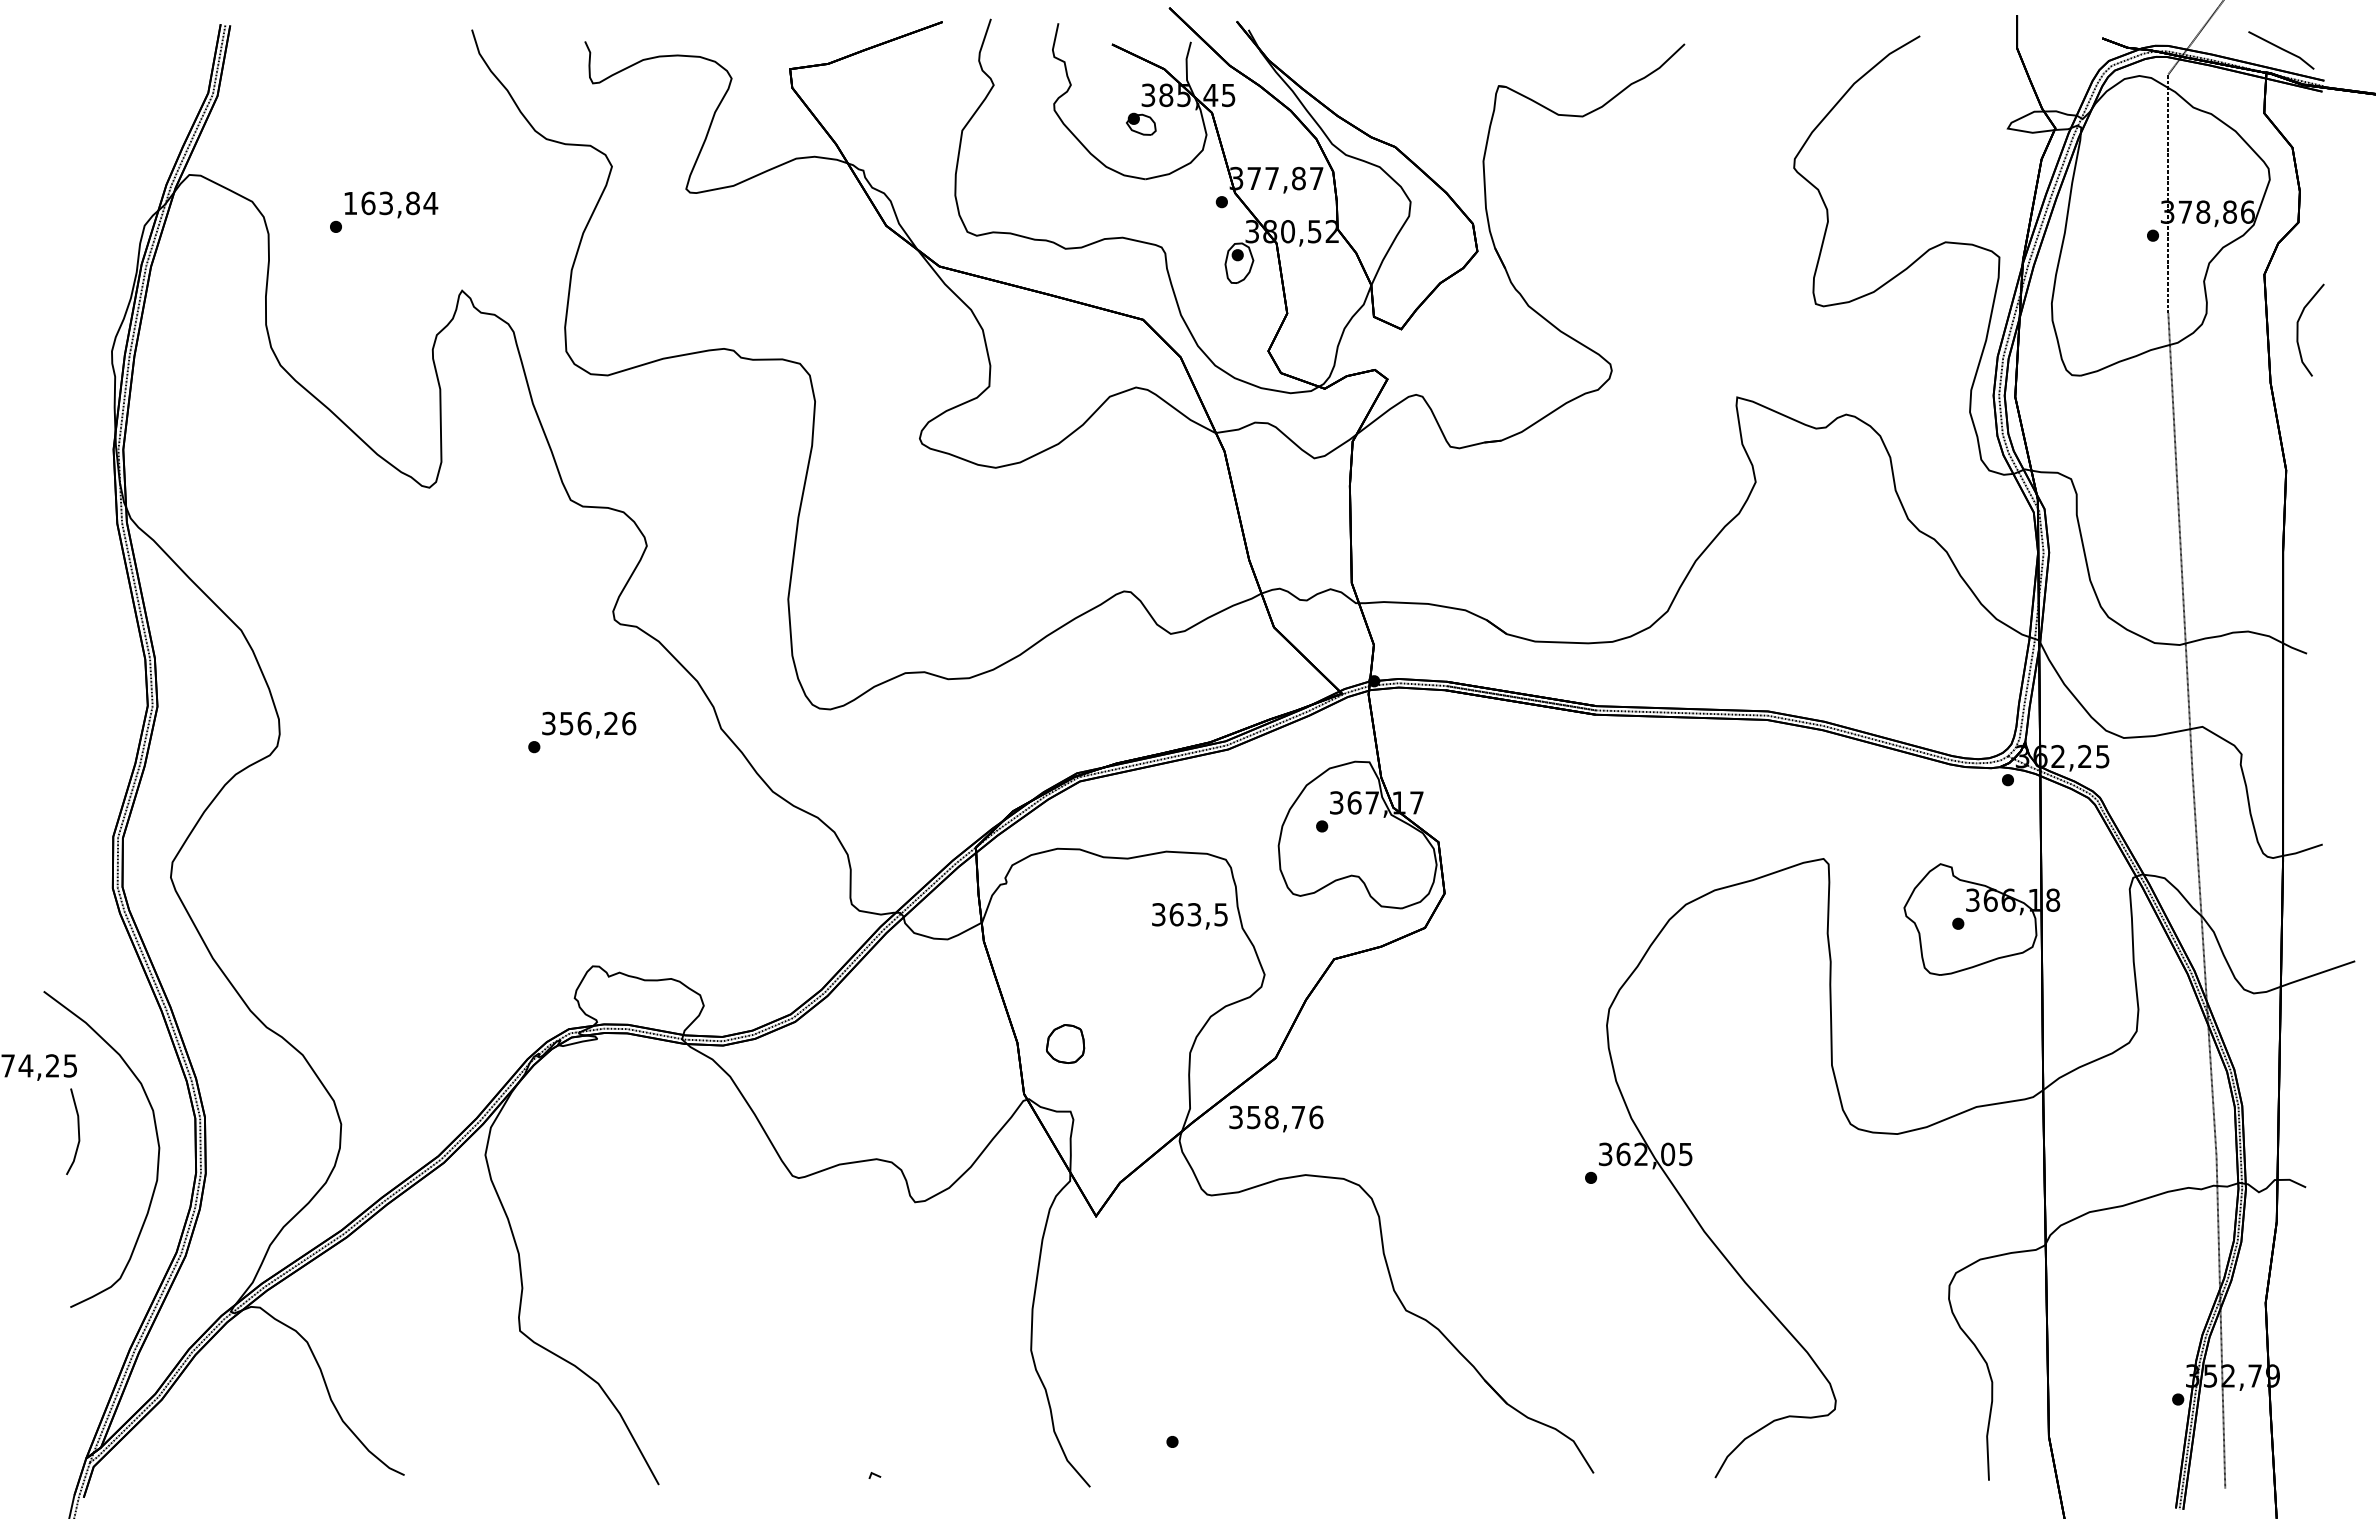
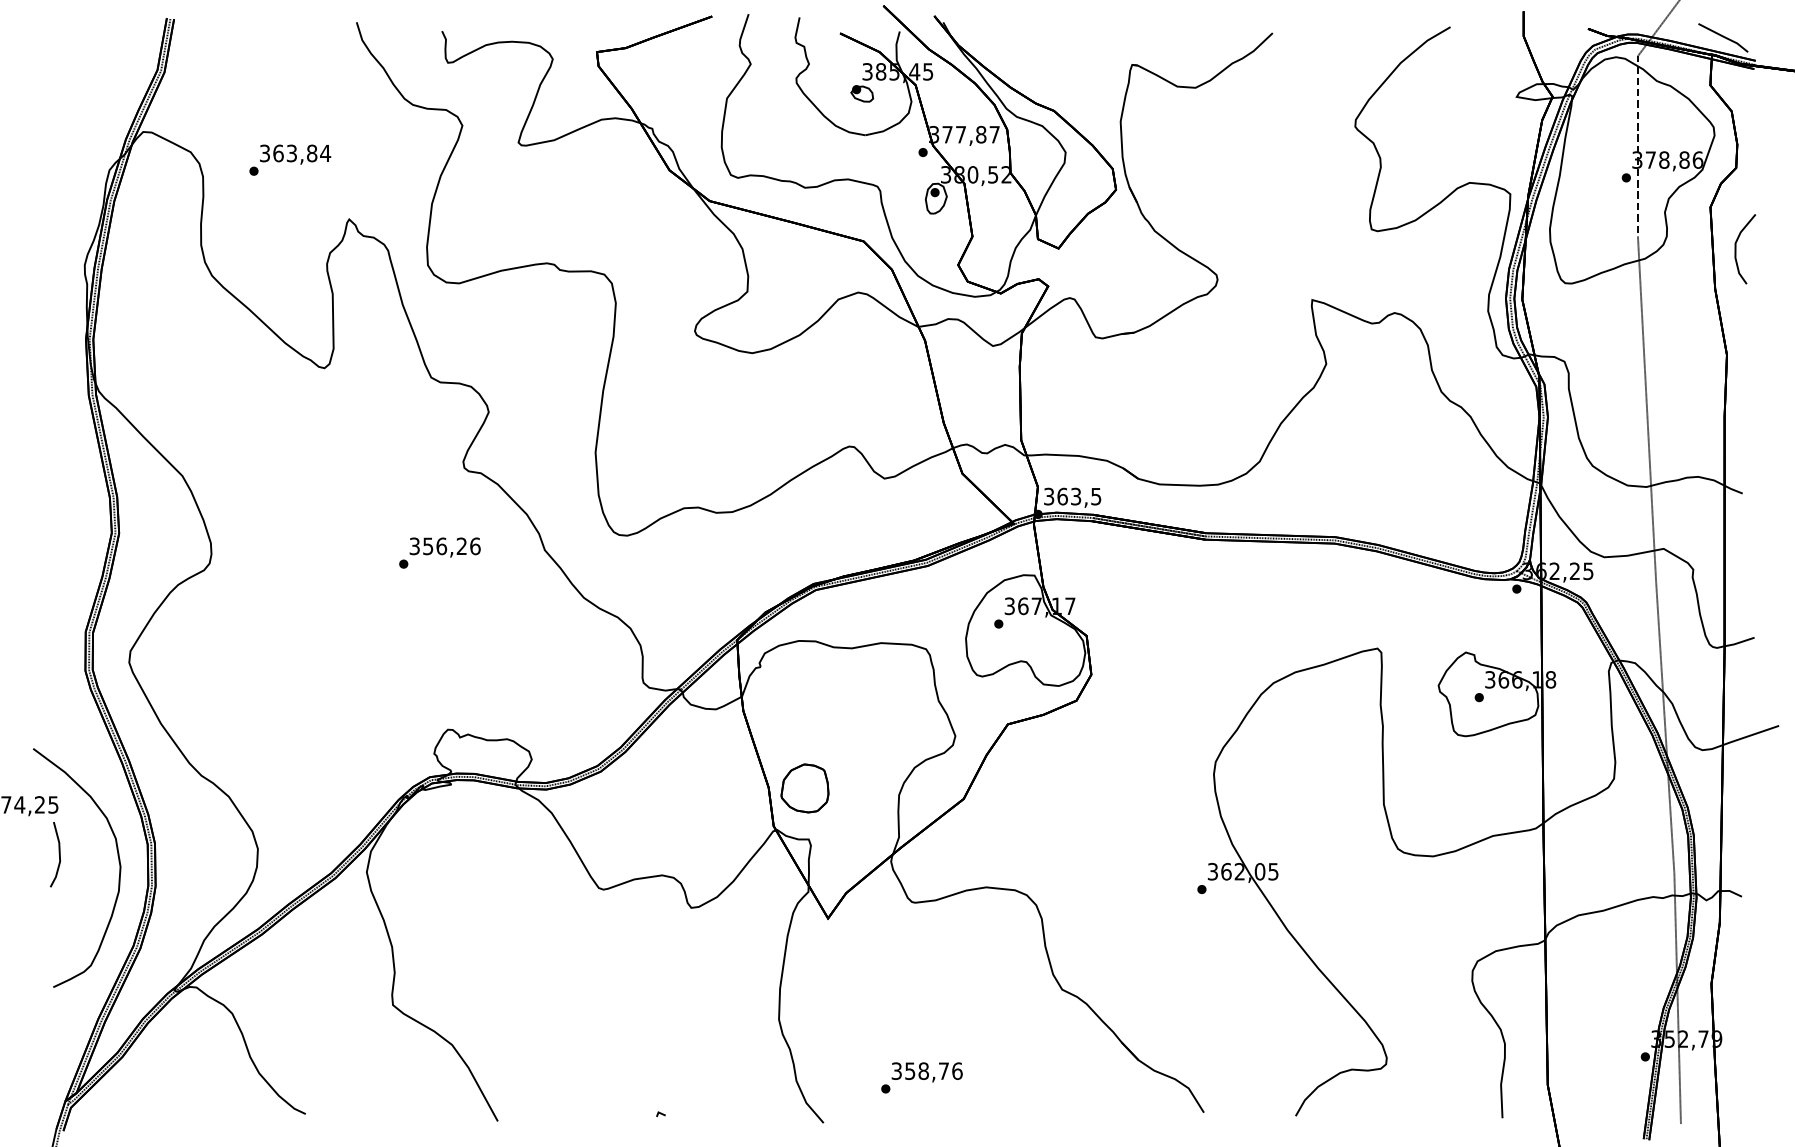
text: (350, 203) -> (264, 153), 163,84 -> 363,84
text: (1189, 916) -> (1072, 497), moved
part: (1065, 1043) -> (804, 788), size x1.67
text: (1276, 1118) -> (927, 1071), moved

